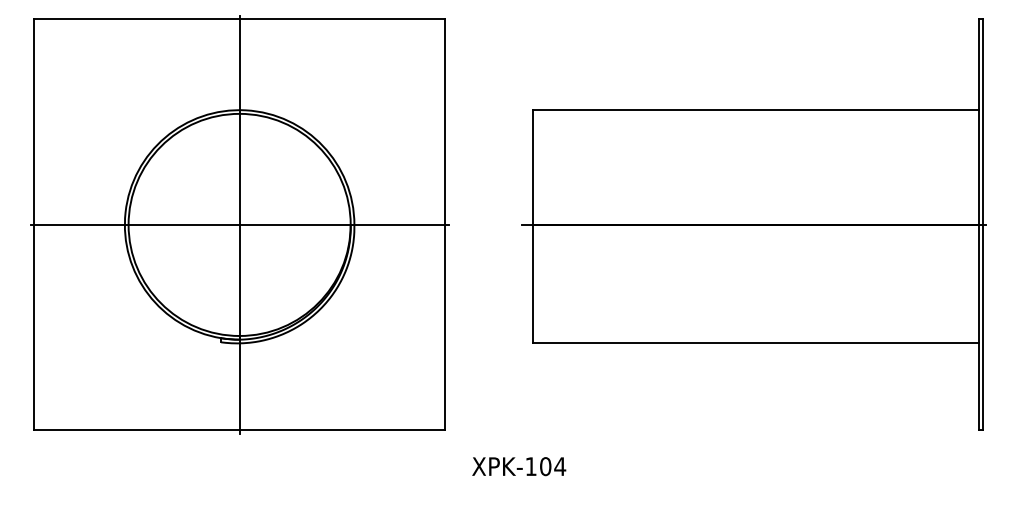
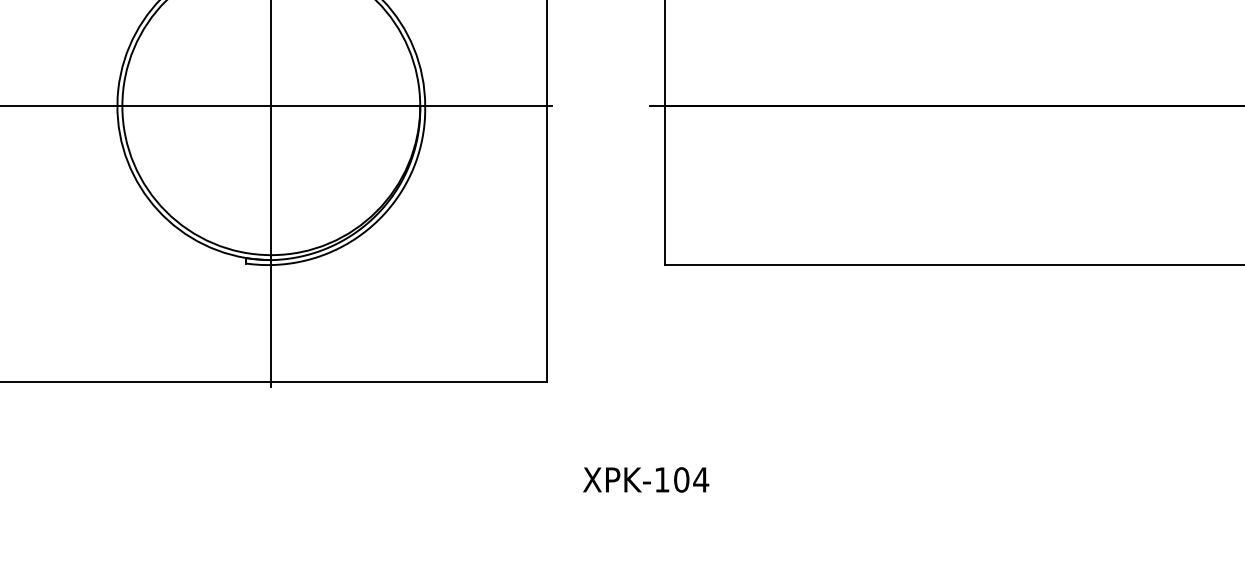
text: (519, 466) -> (646, 479), moved

